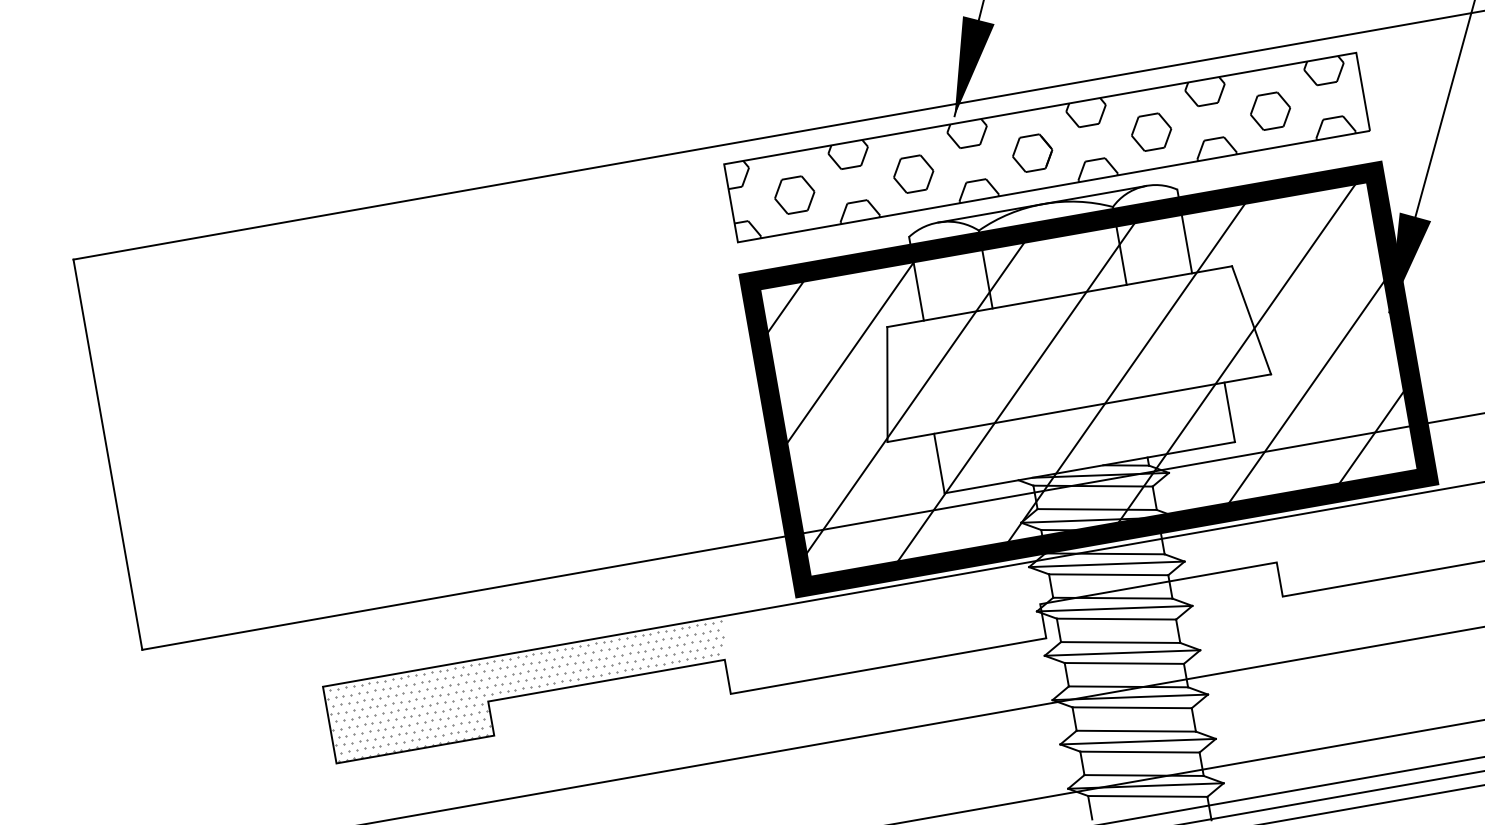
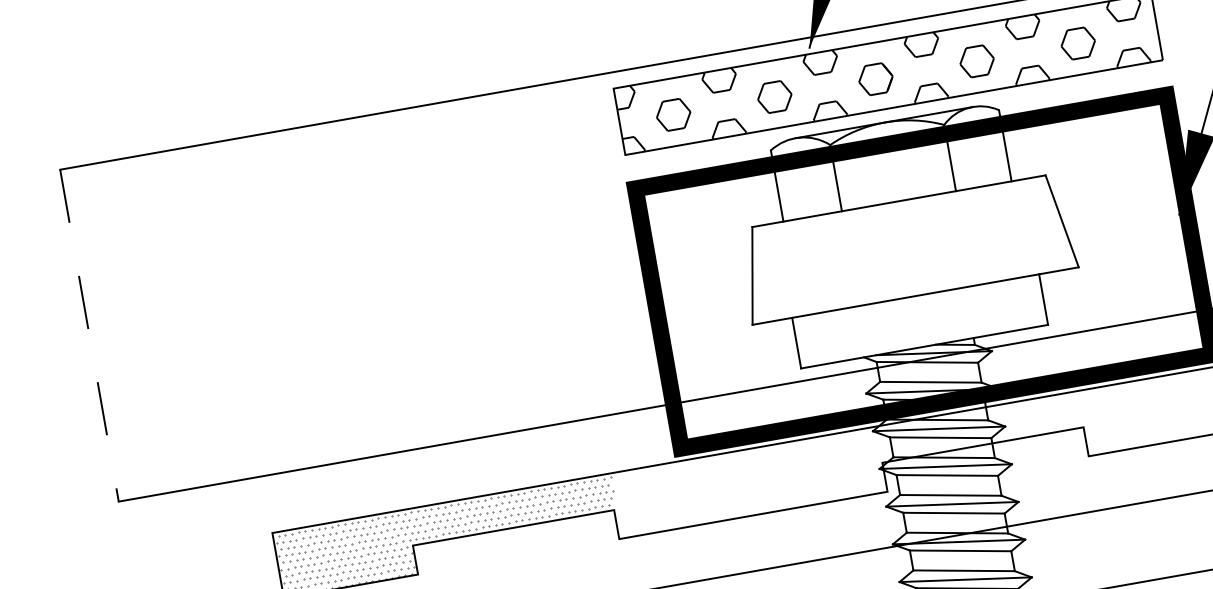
hatch: (1085, 372) -> (920, 265), removed
line: (108, 455) -> (89, 336), solid -> dashed

